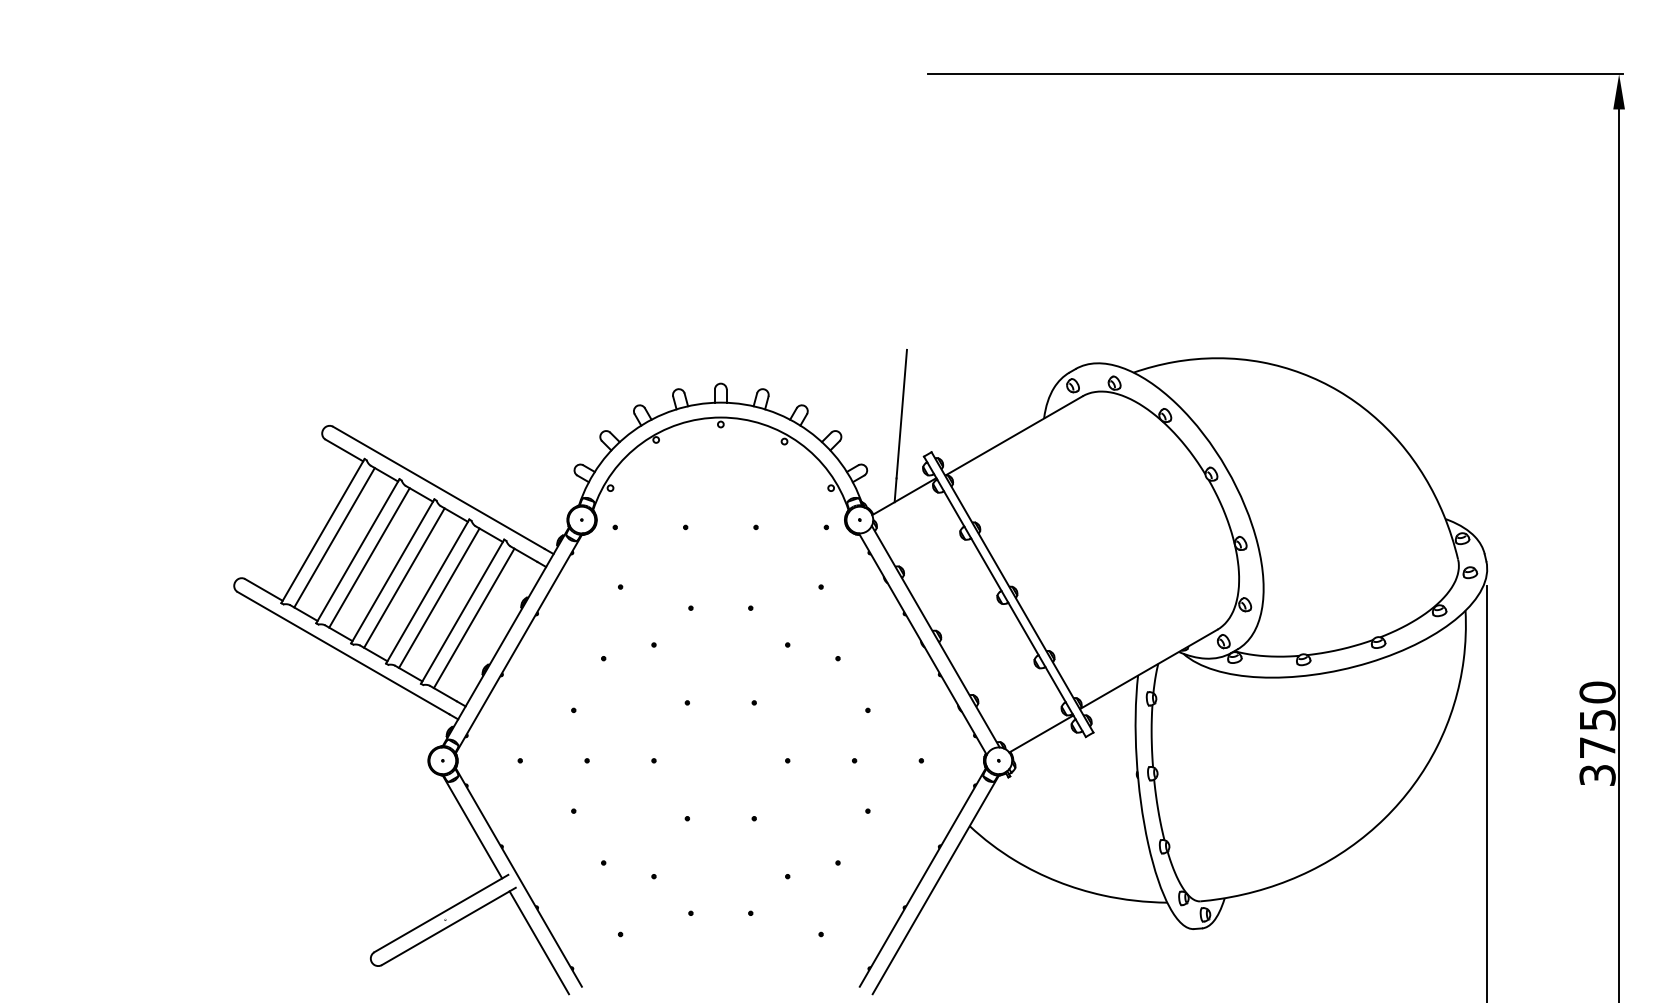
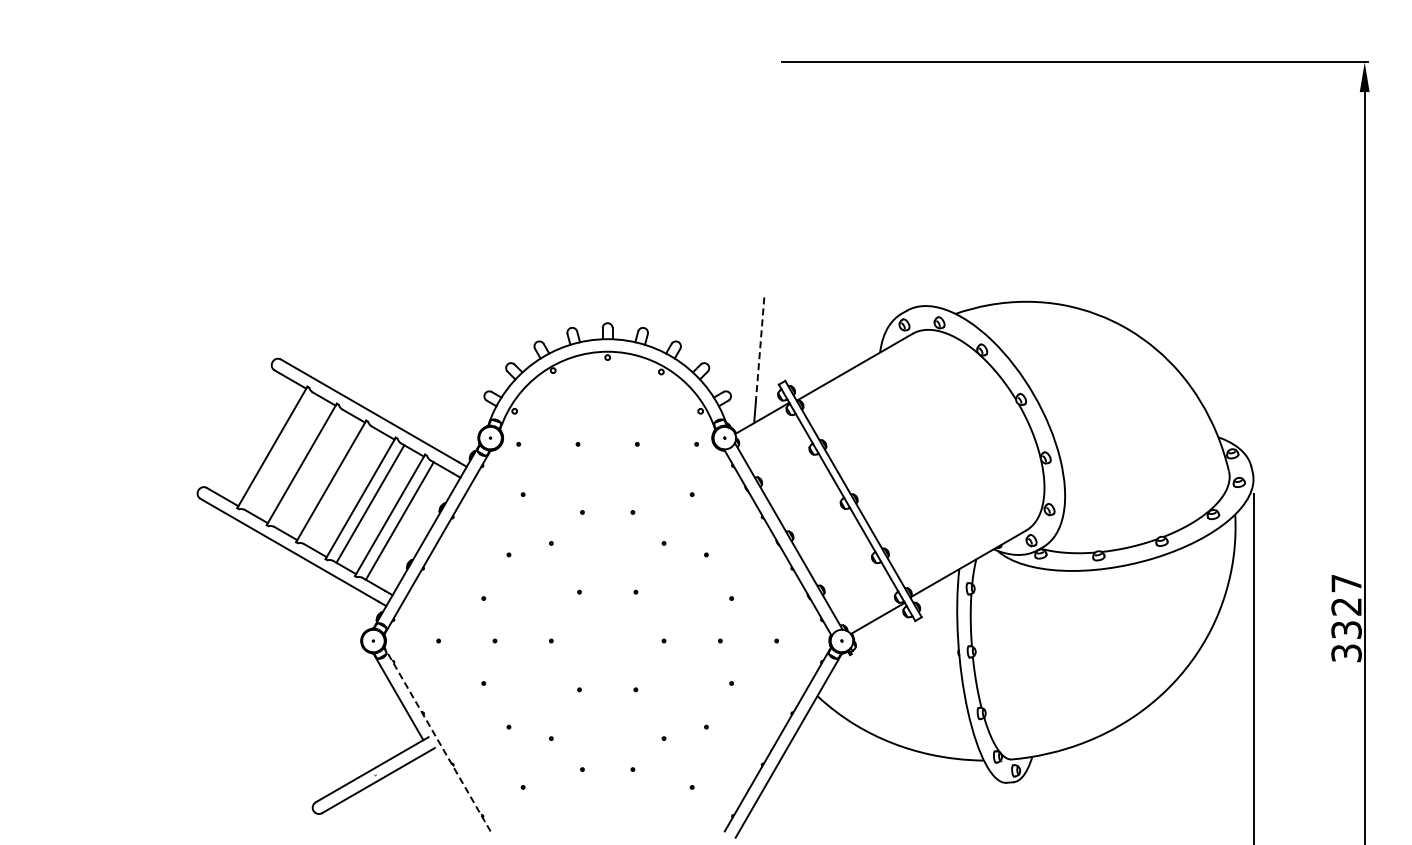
line: (902, 413) -> (760, 348), solid -> dashed
line: (334, 537) -> (282, 452), removed
line: (369, 557) -> (311, 469), removed
line: (403, 577) -> (340, 486), removed
text: (1597, 719) -> (1346, 606), 3750 -> 3327
line: (518, 876) -> (437, 738), solid -> dashed
line: (539, 942) -> (454, 794), removed

